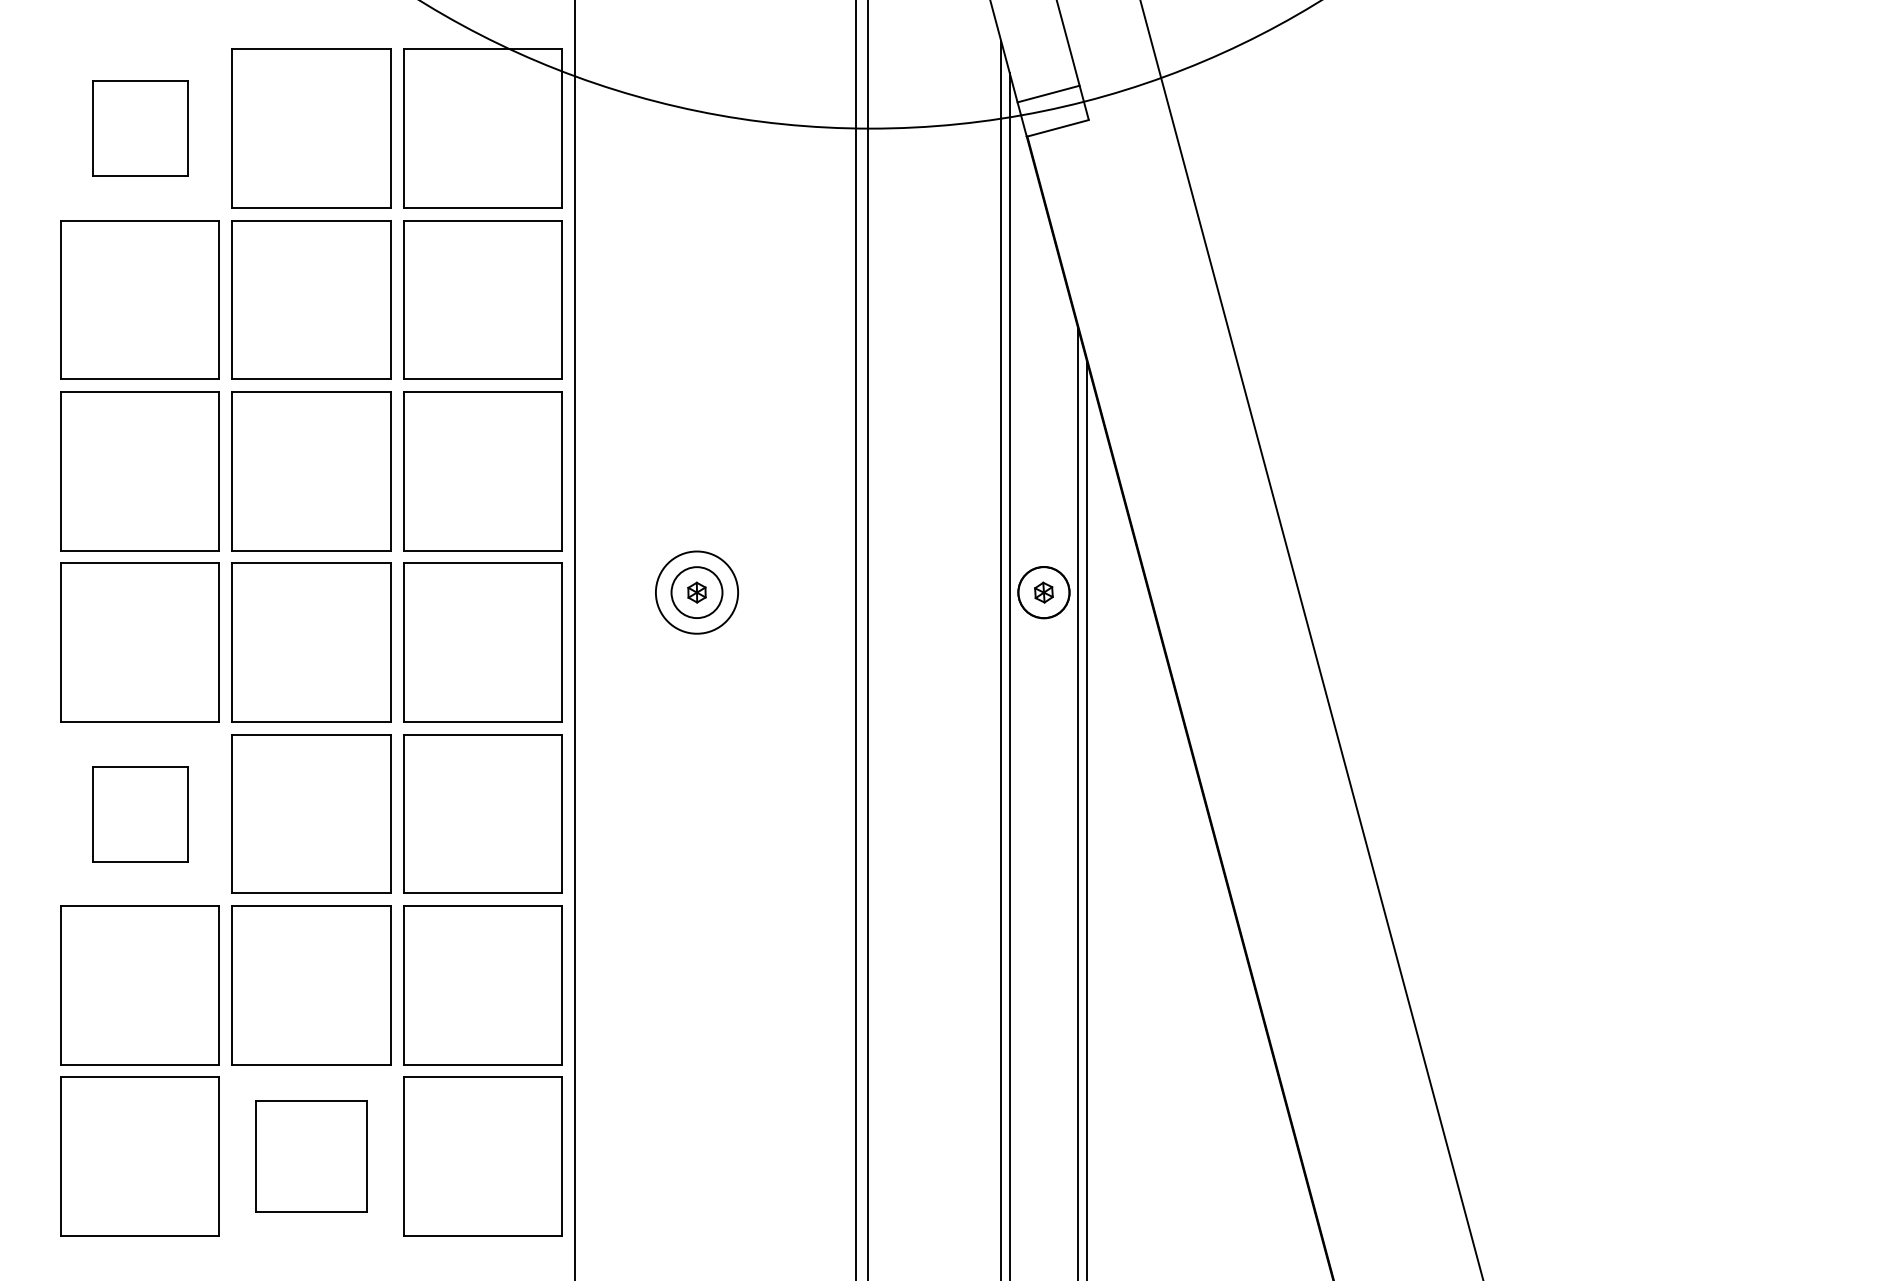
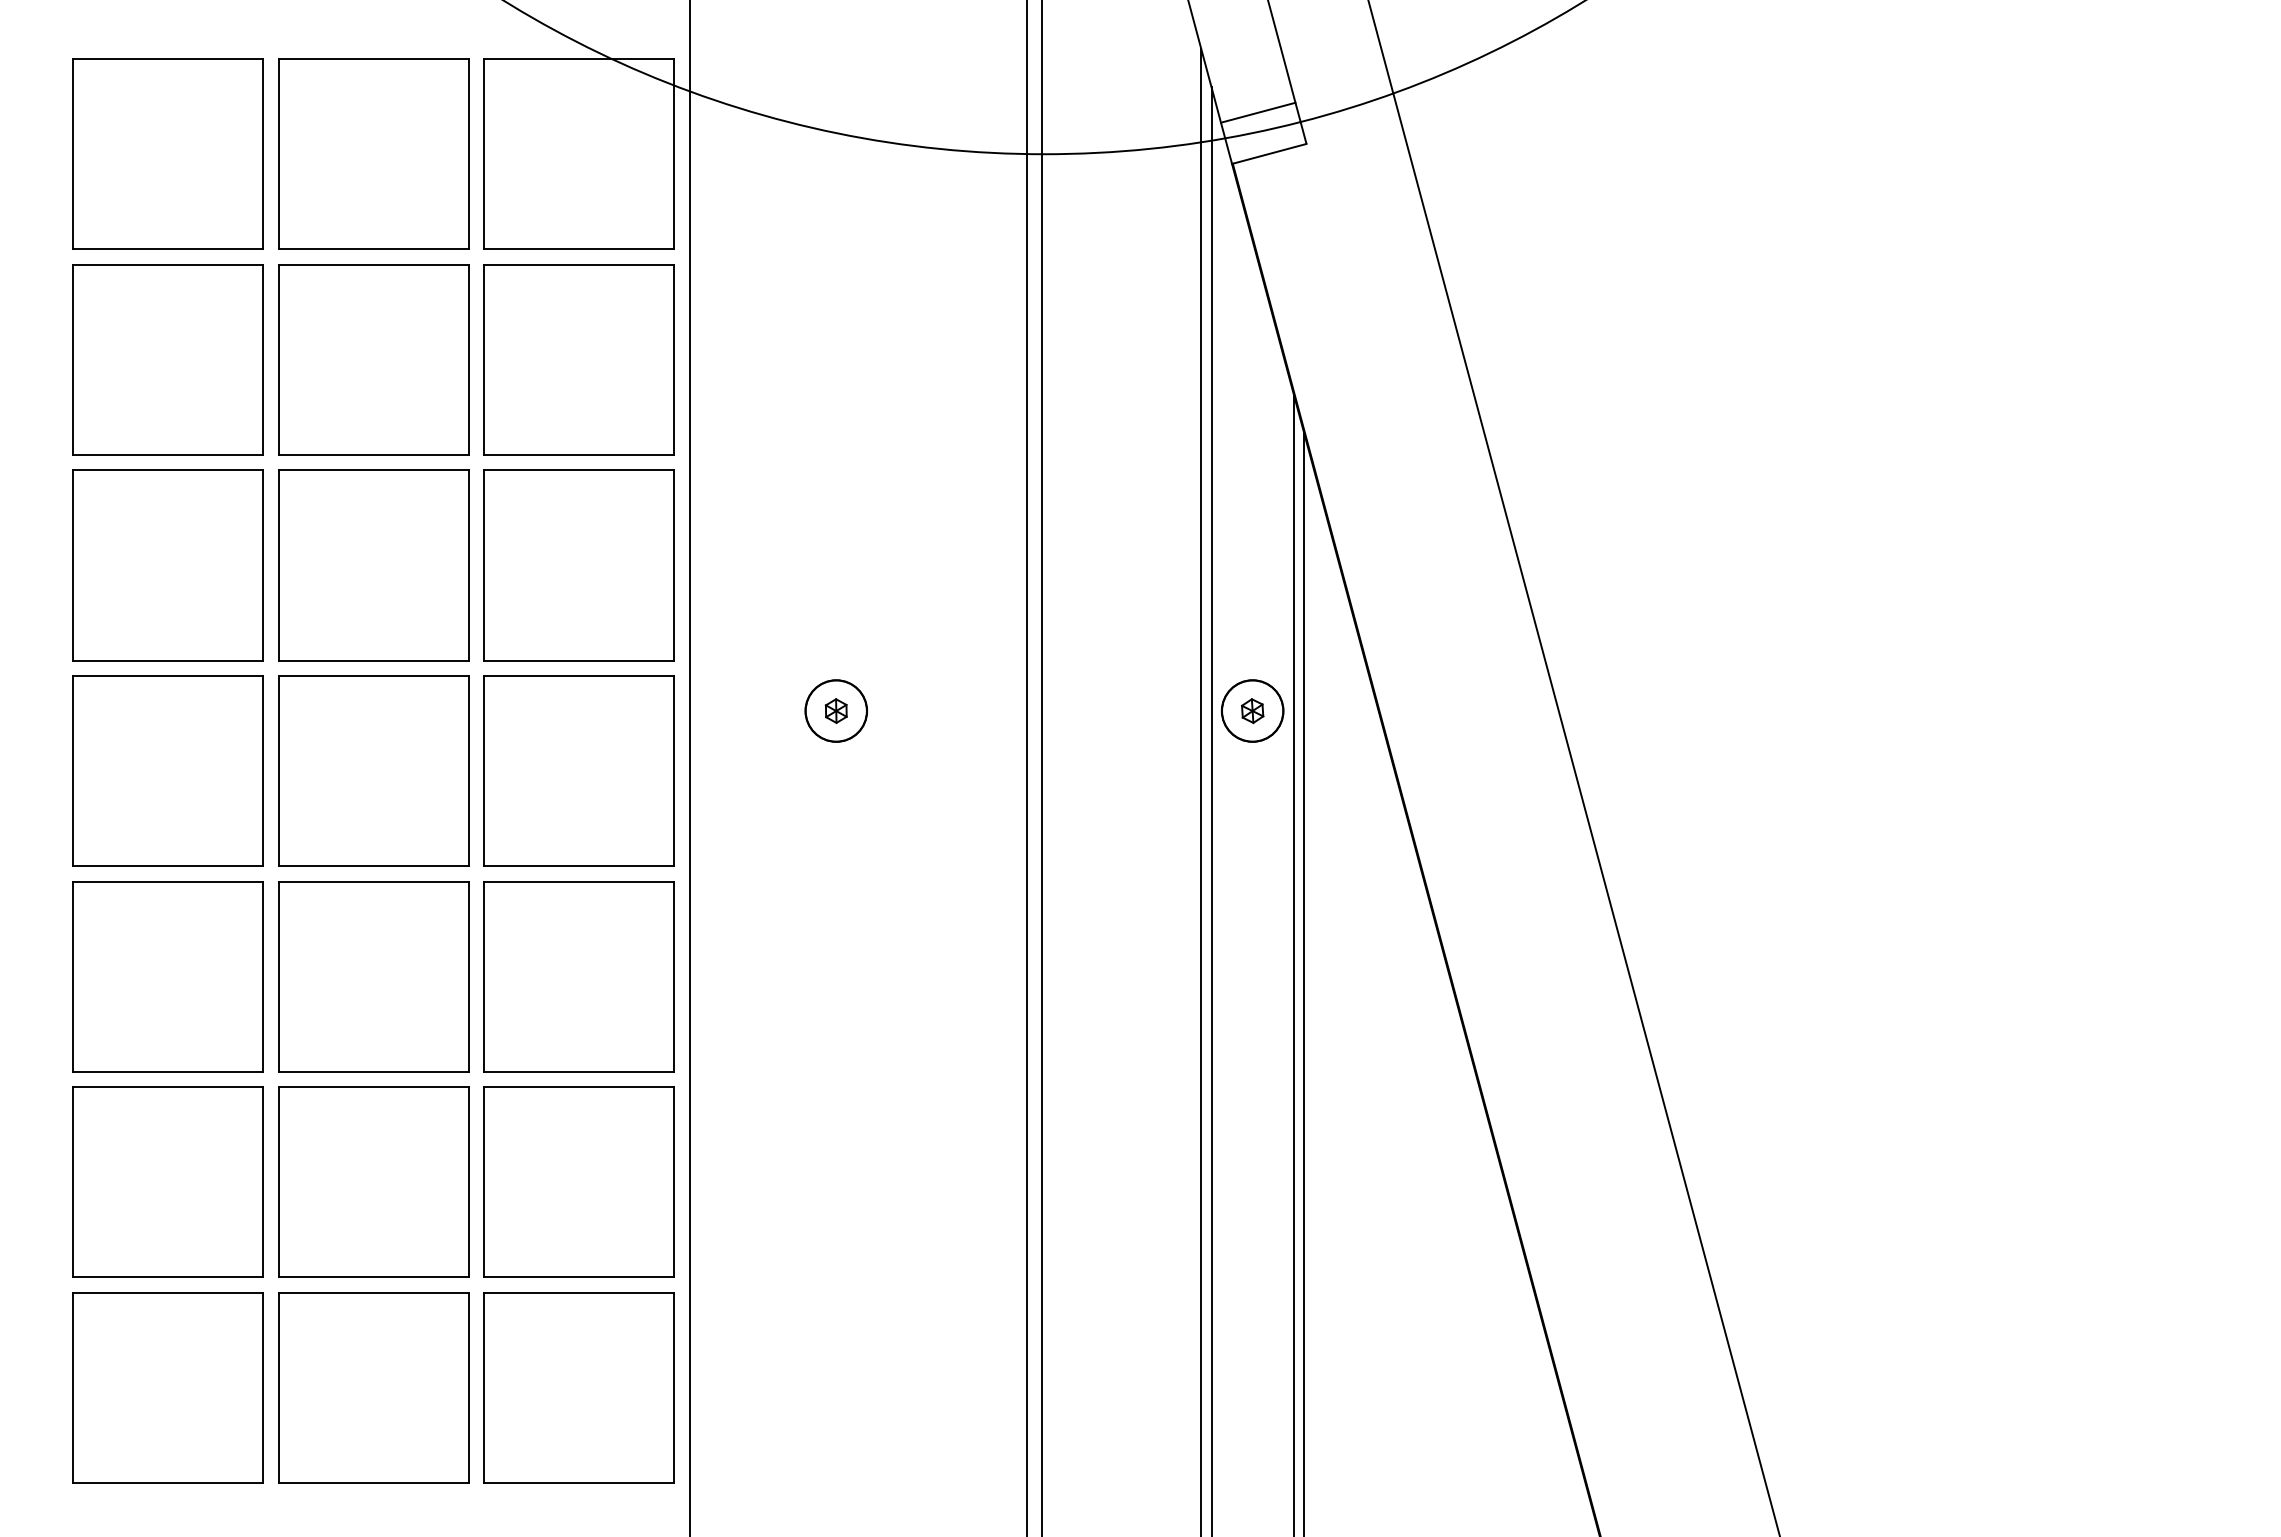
part: (139, 128) -> (167, 153), size x1.67
circle: (697, 592) -> (836, 710), size x0.62
part: (139, 813) -> (167, 976), size x1.67
part: (311, 1156) -> (373, 1387), size x1.43

